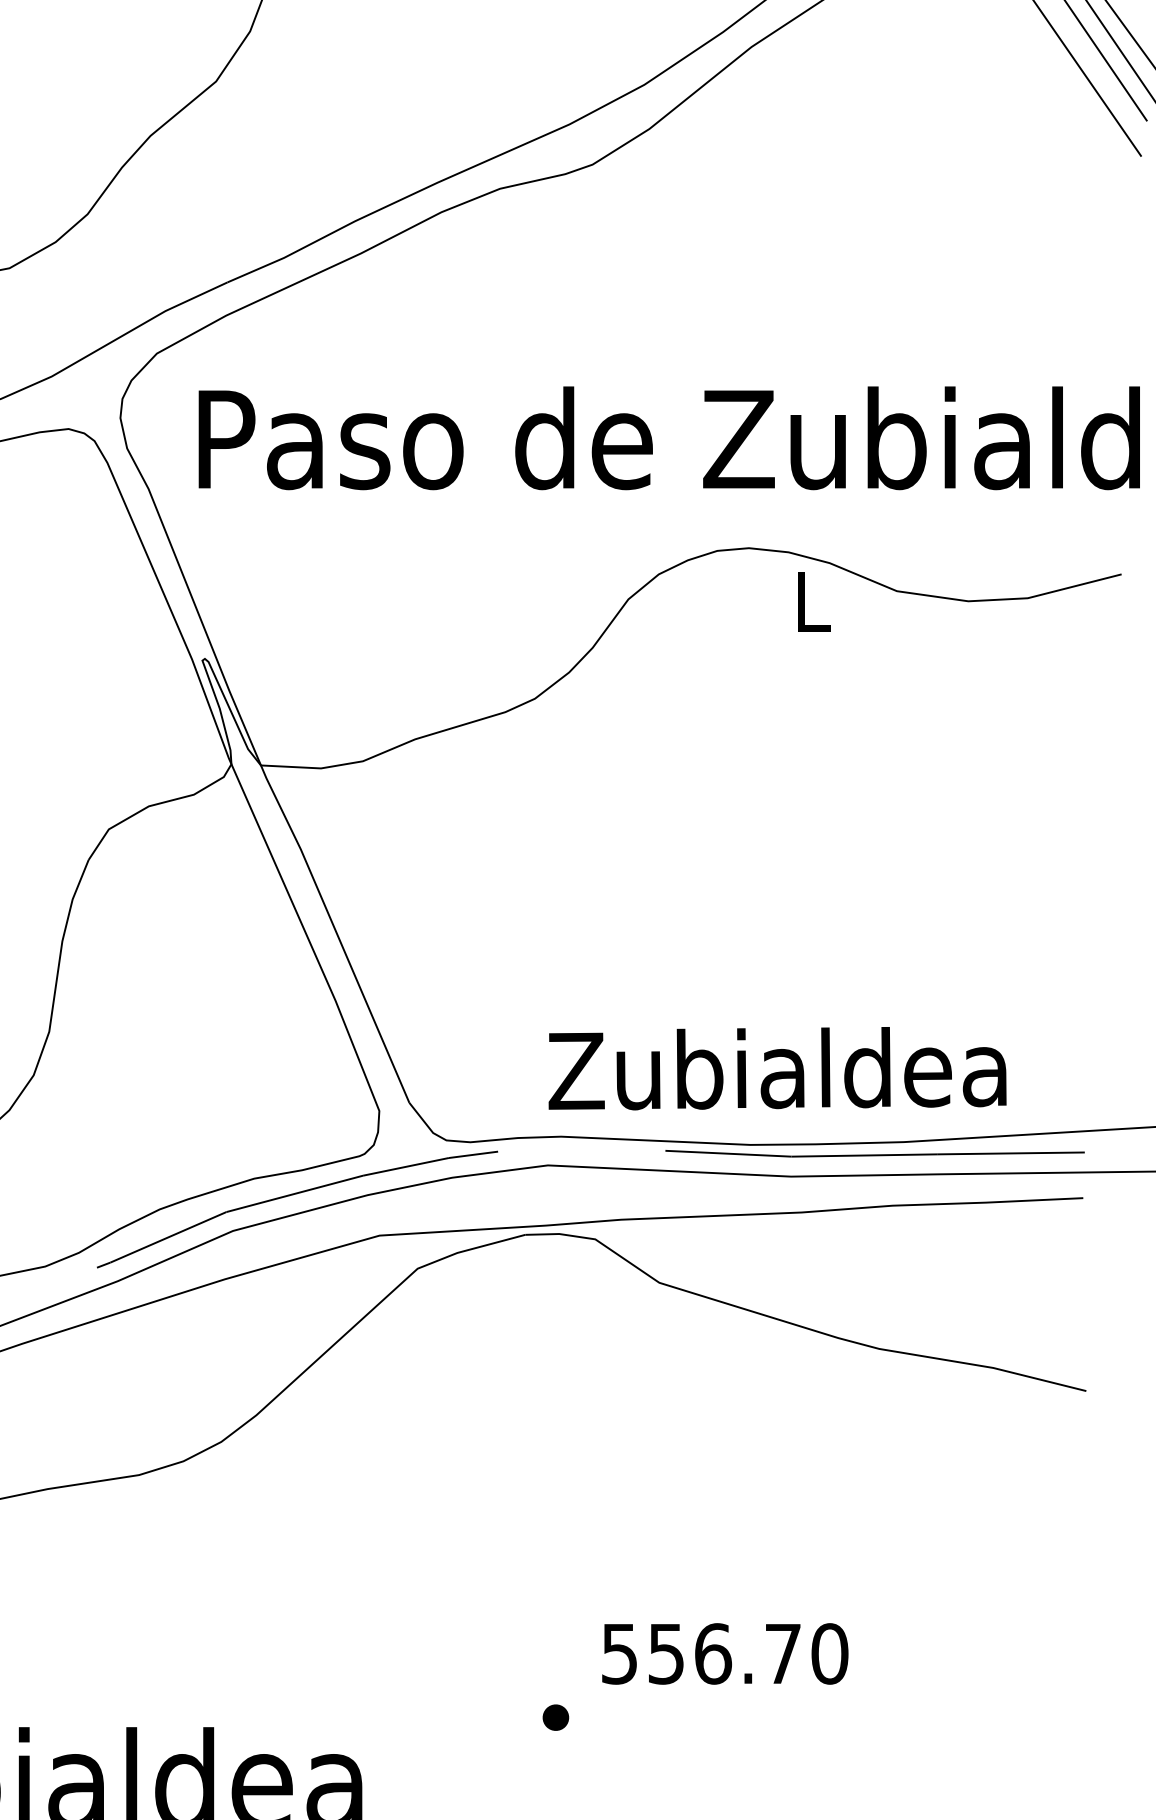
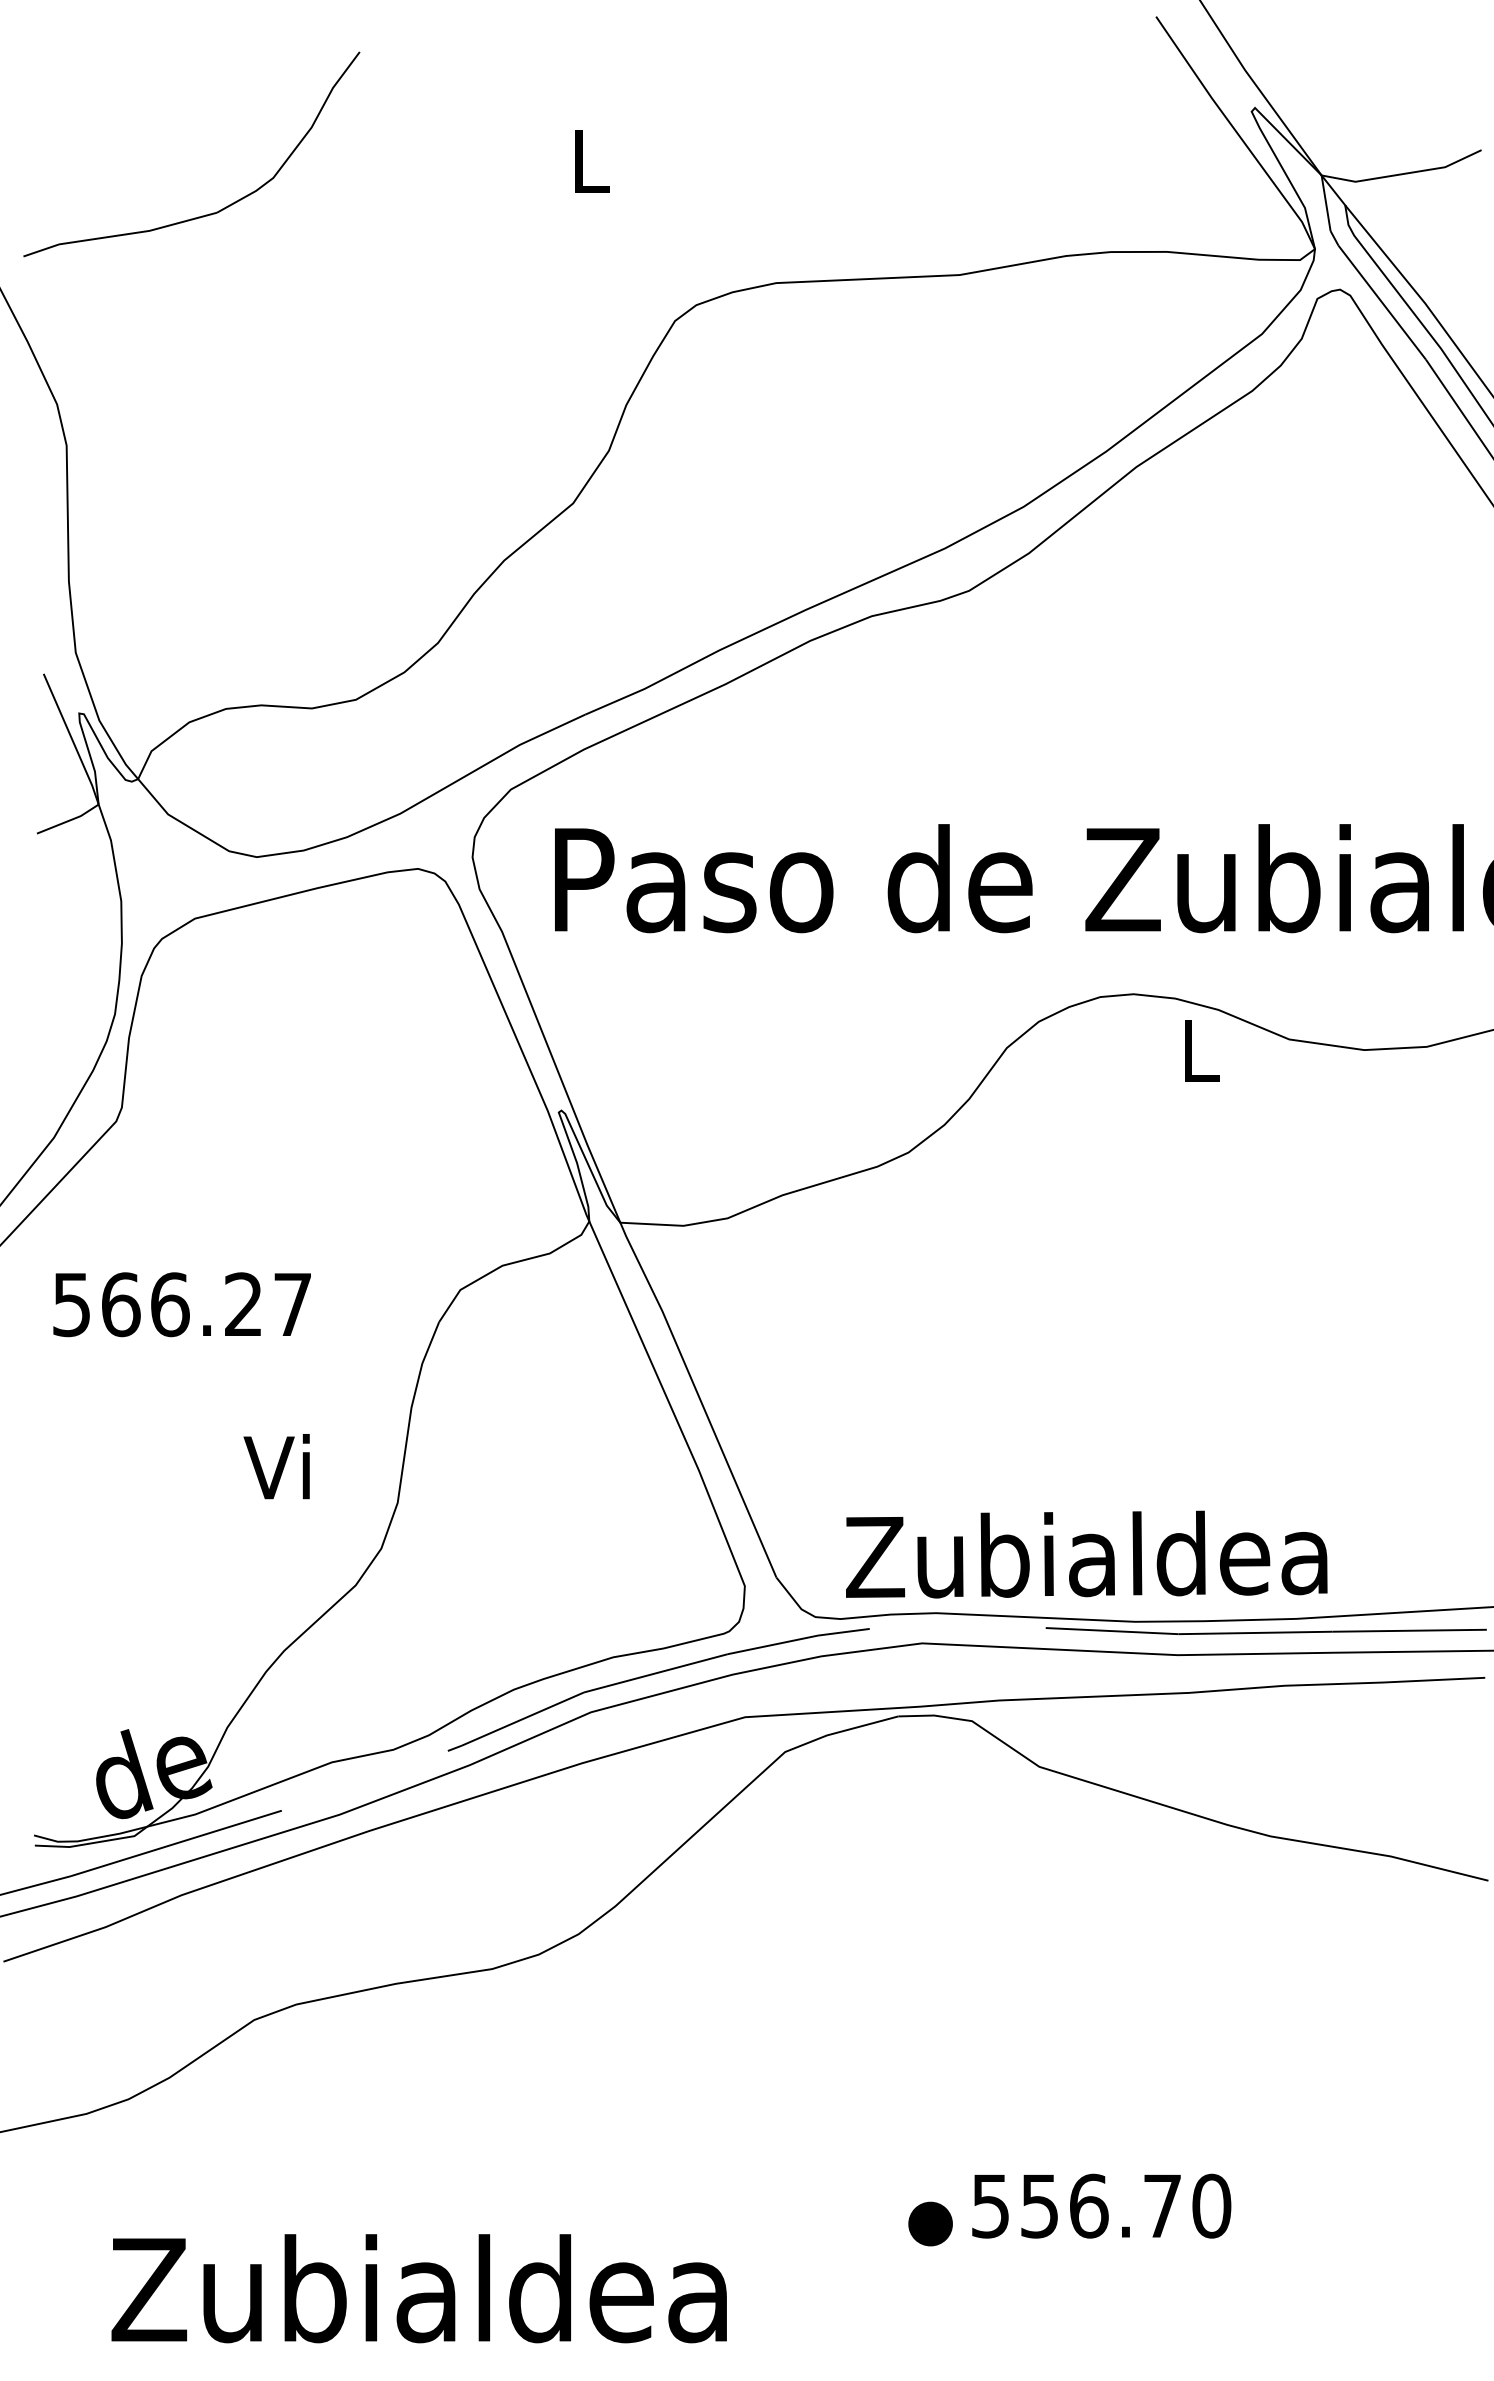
text: (777, 1068) -> (1086, 1554), moved
text: (725, 1653) -> (1101, 2205), moved
part: (555, 1717) -> (930, 2224), size x1.6

